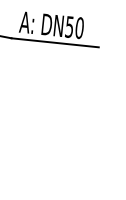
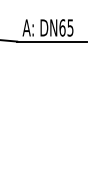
text: (74, 27) -> (66, 27), DN50 -> DN65

